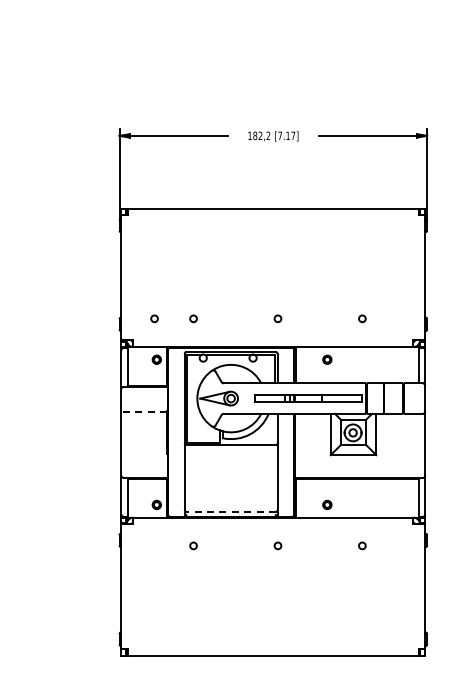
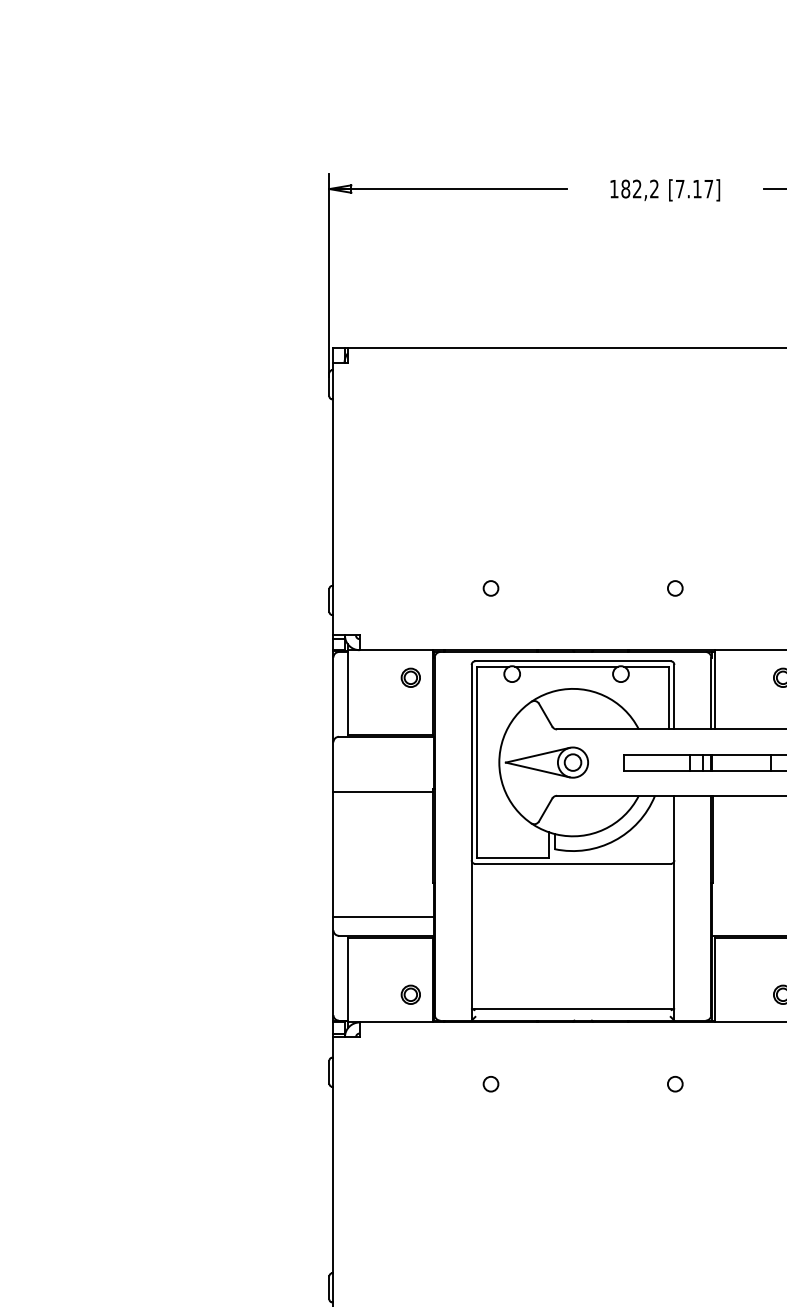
circle: (154, 318) -> (405, 587), removed
line: (144, 412) -> (383, 792), dashed -> solid
line: (144, 469) -> (383, 917), added
line: (231, 511) -> (573, 1009), dashed -> solid

